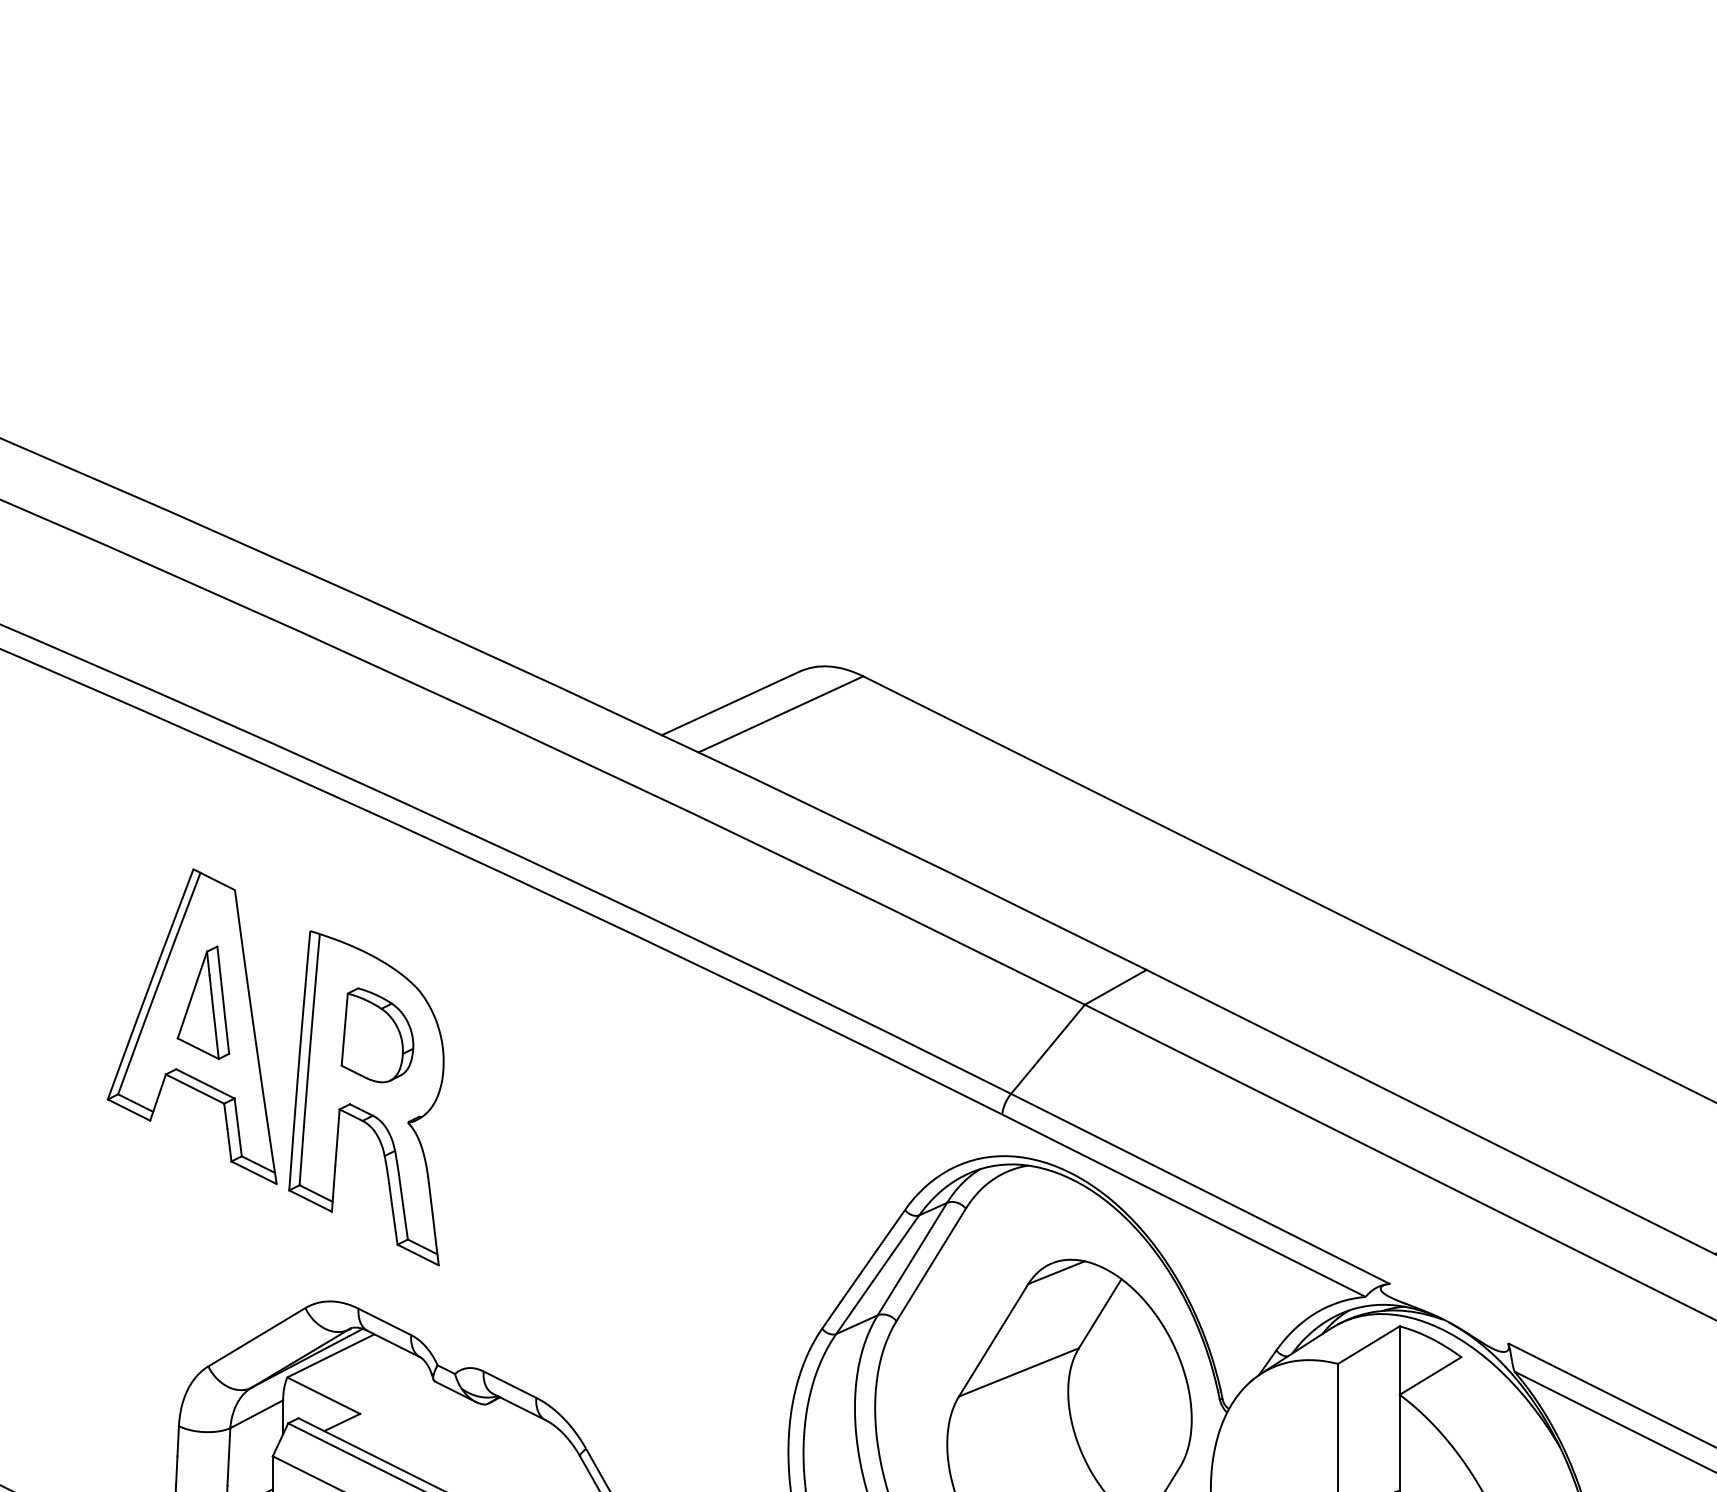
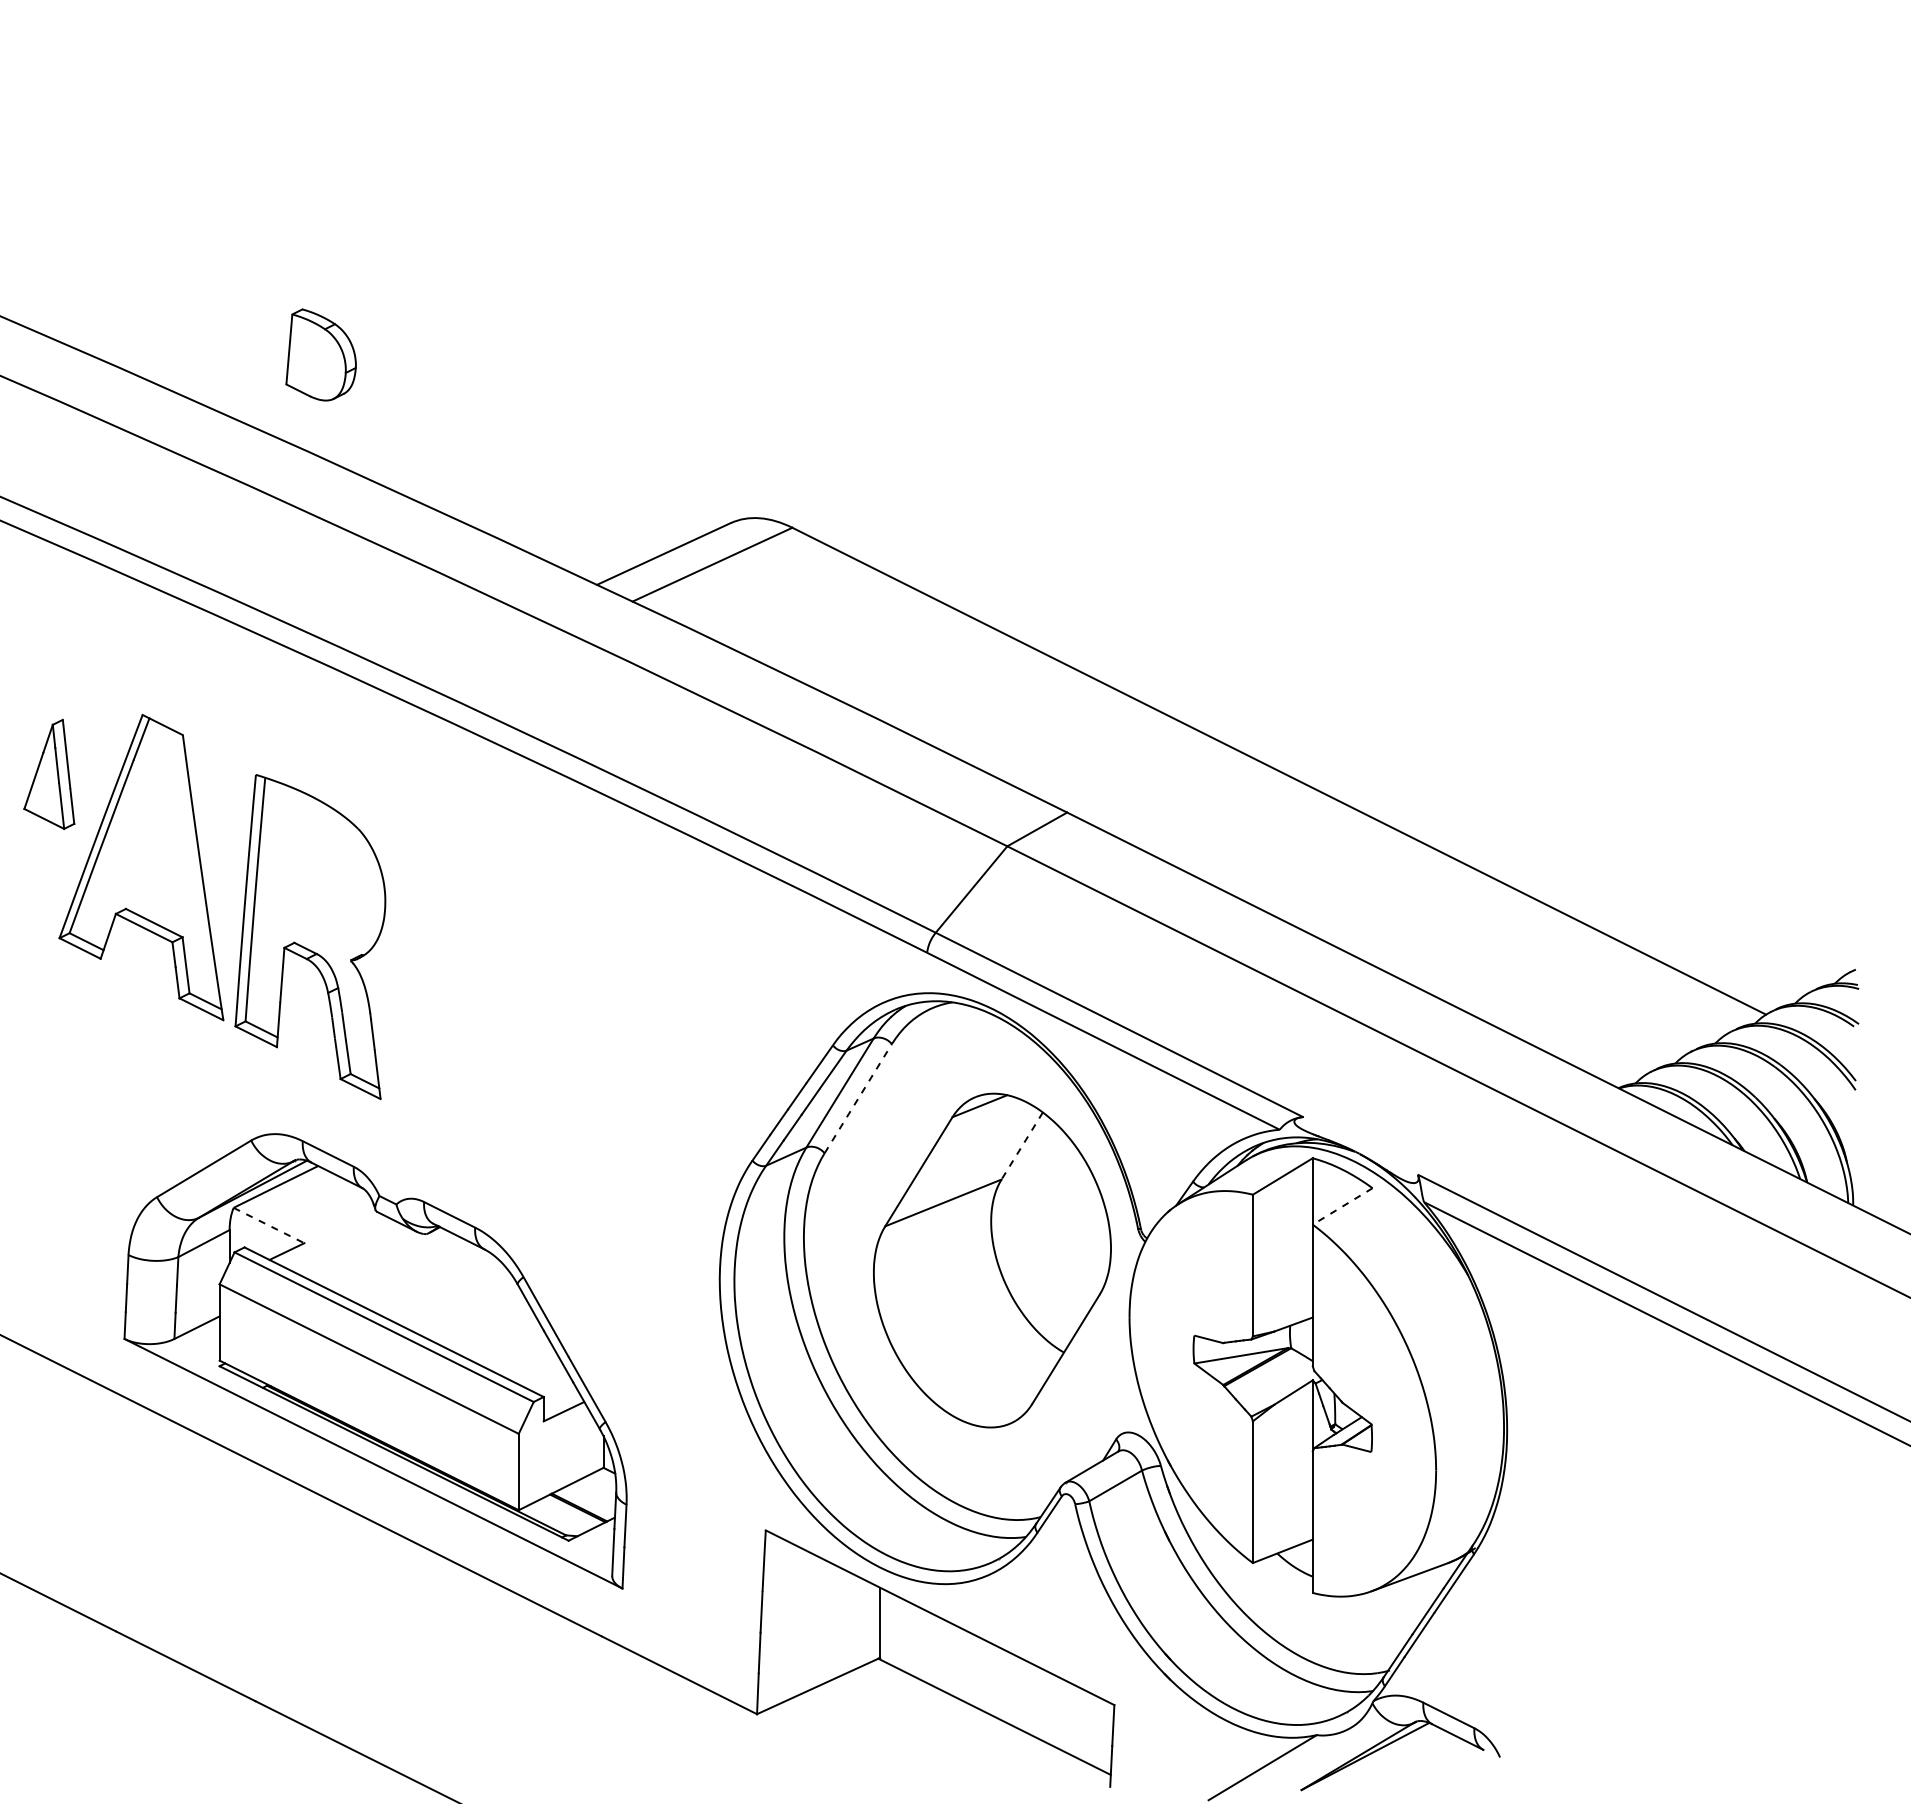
part: (203, 1001) -> (49, 773), moved
part: (376, 1034) -> (320, 354), moved
line: (931, 1264) -> (858, 1098), solid -> dashed
line: (1099, 1314) -> (1021, 1146), solid -> dashed
line: (1430, 1376) -> (1342, 1206), solid -> dashed
line: (324, 1395) -> (269, 1225), solid -> dashed

